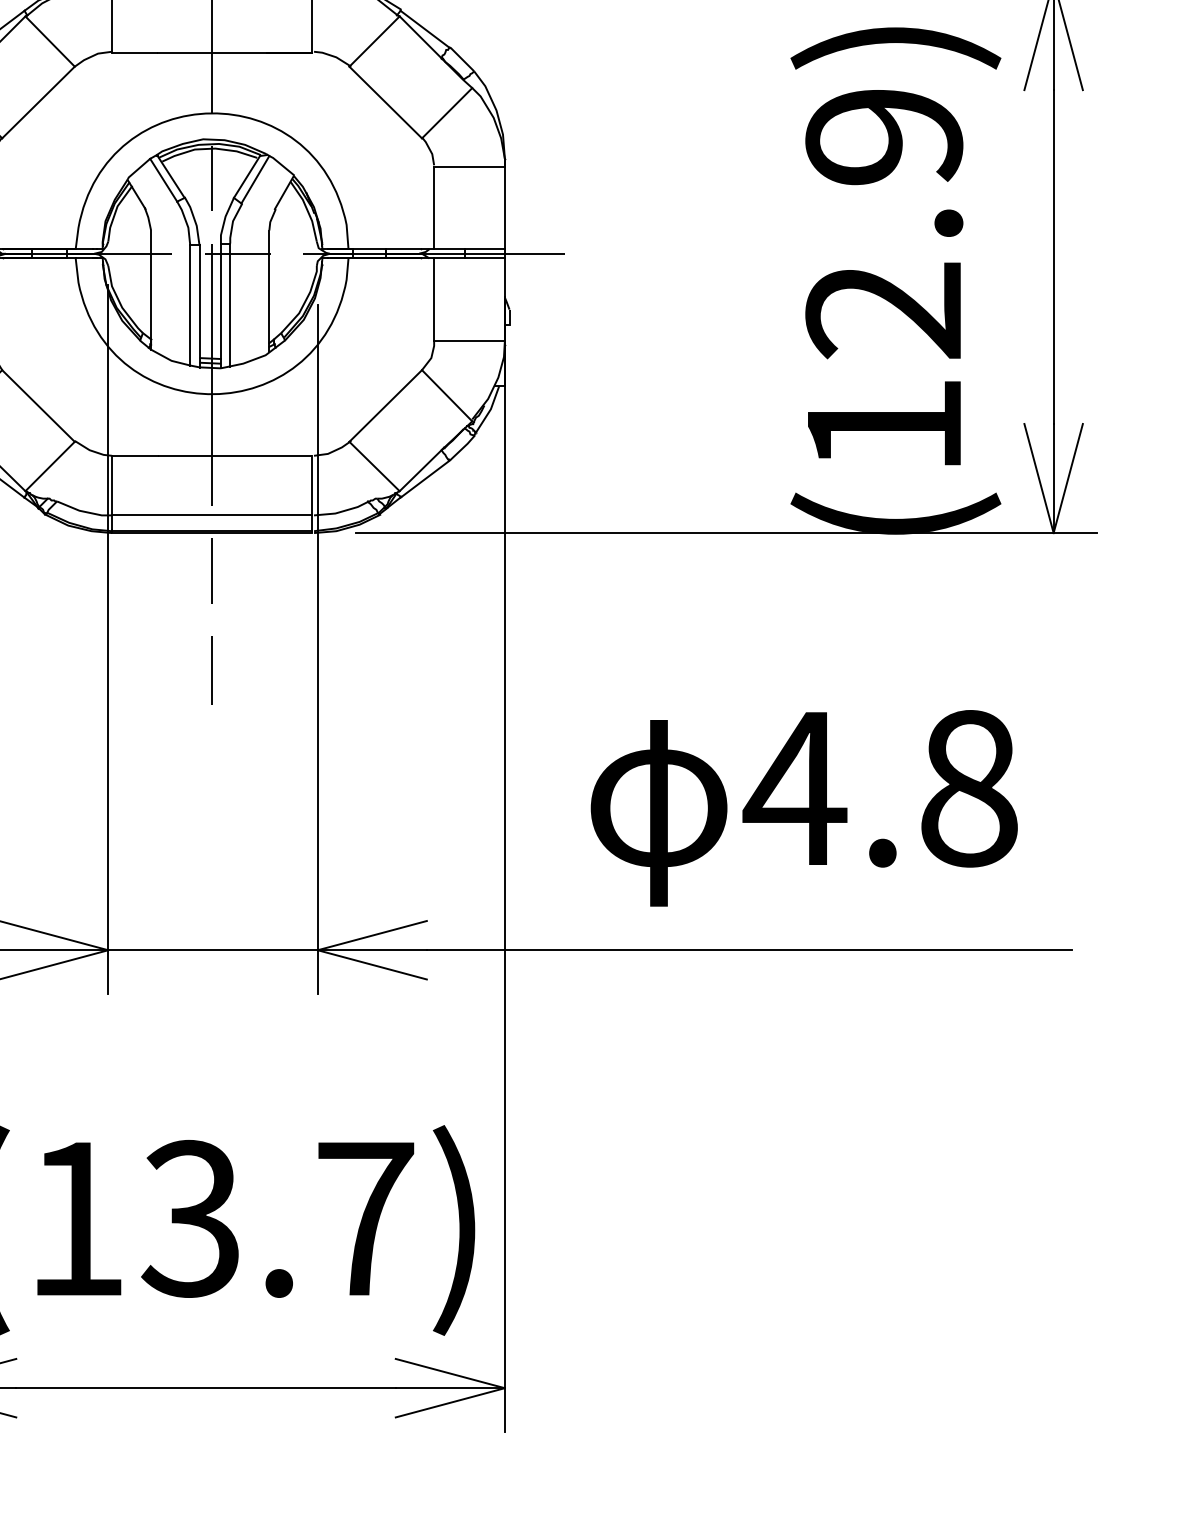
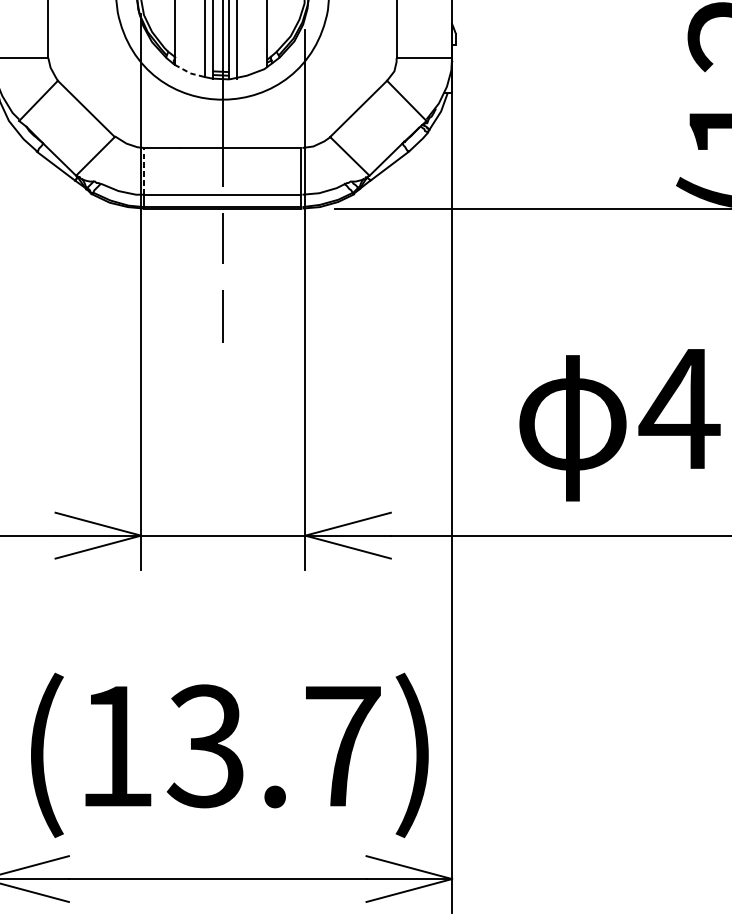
line: (170, 360) -> (189, 73), solid -> dashed
line: (112, 485) -> (144, 171), solid -> dashed

